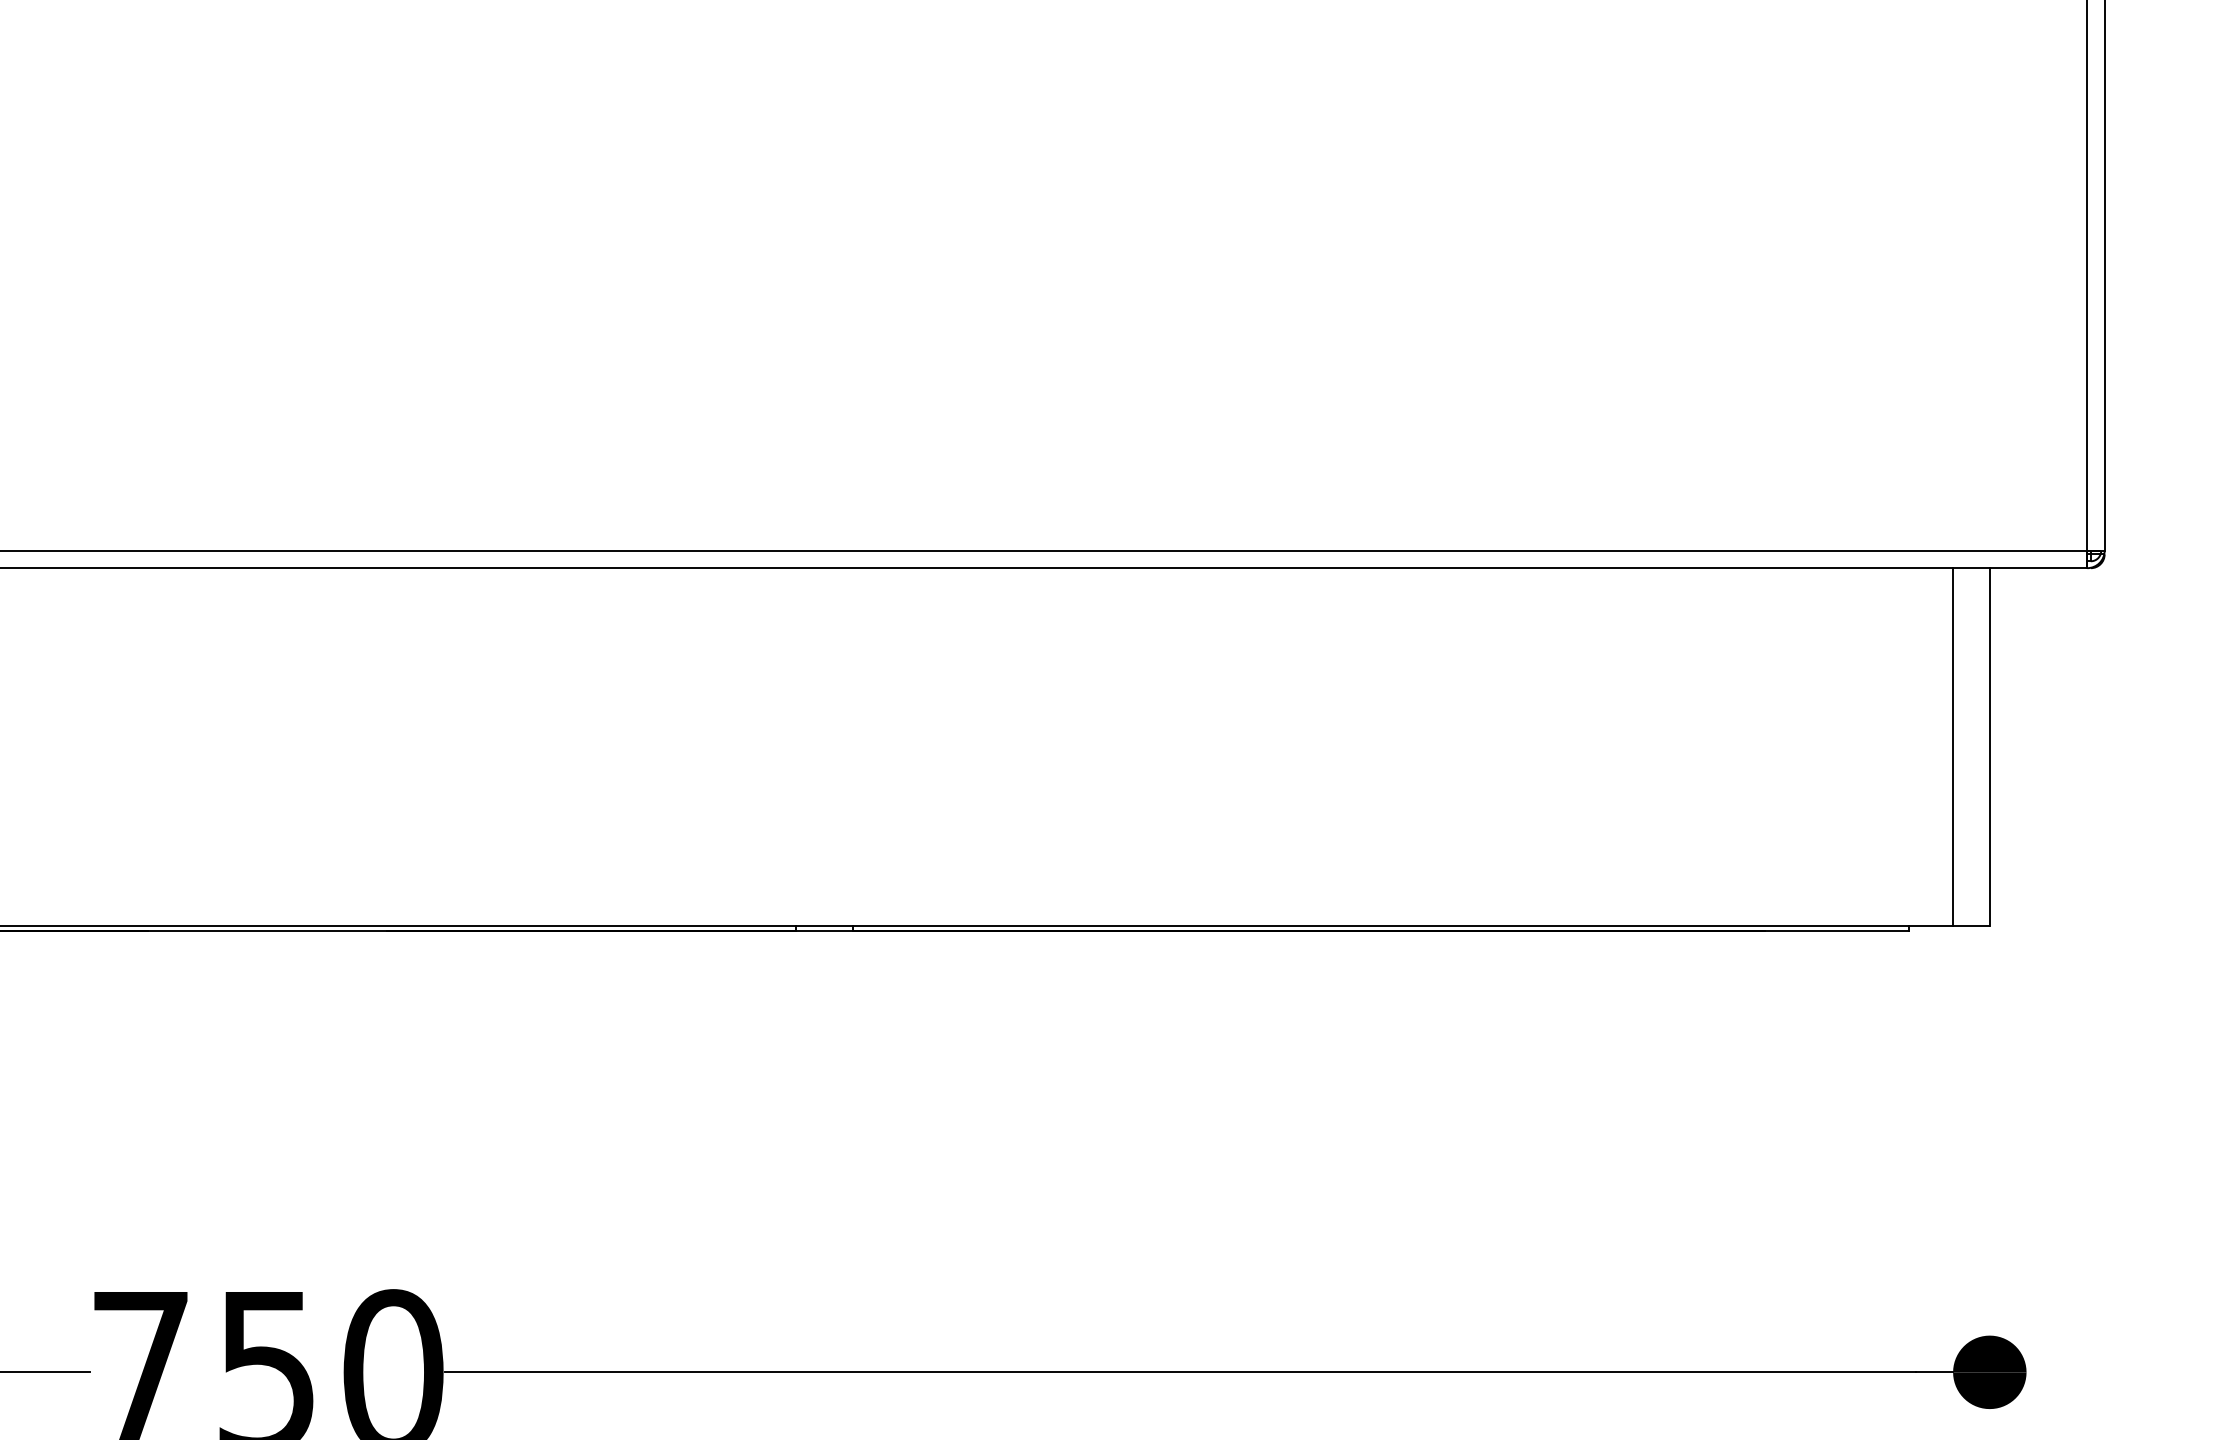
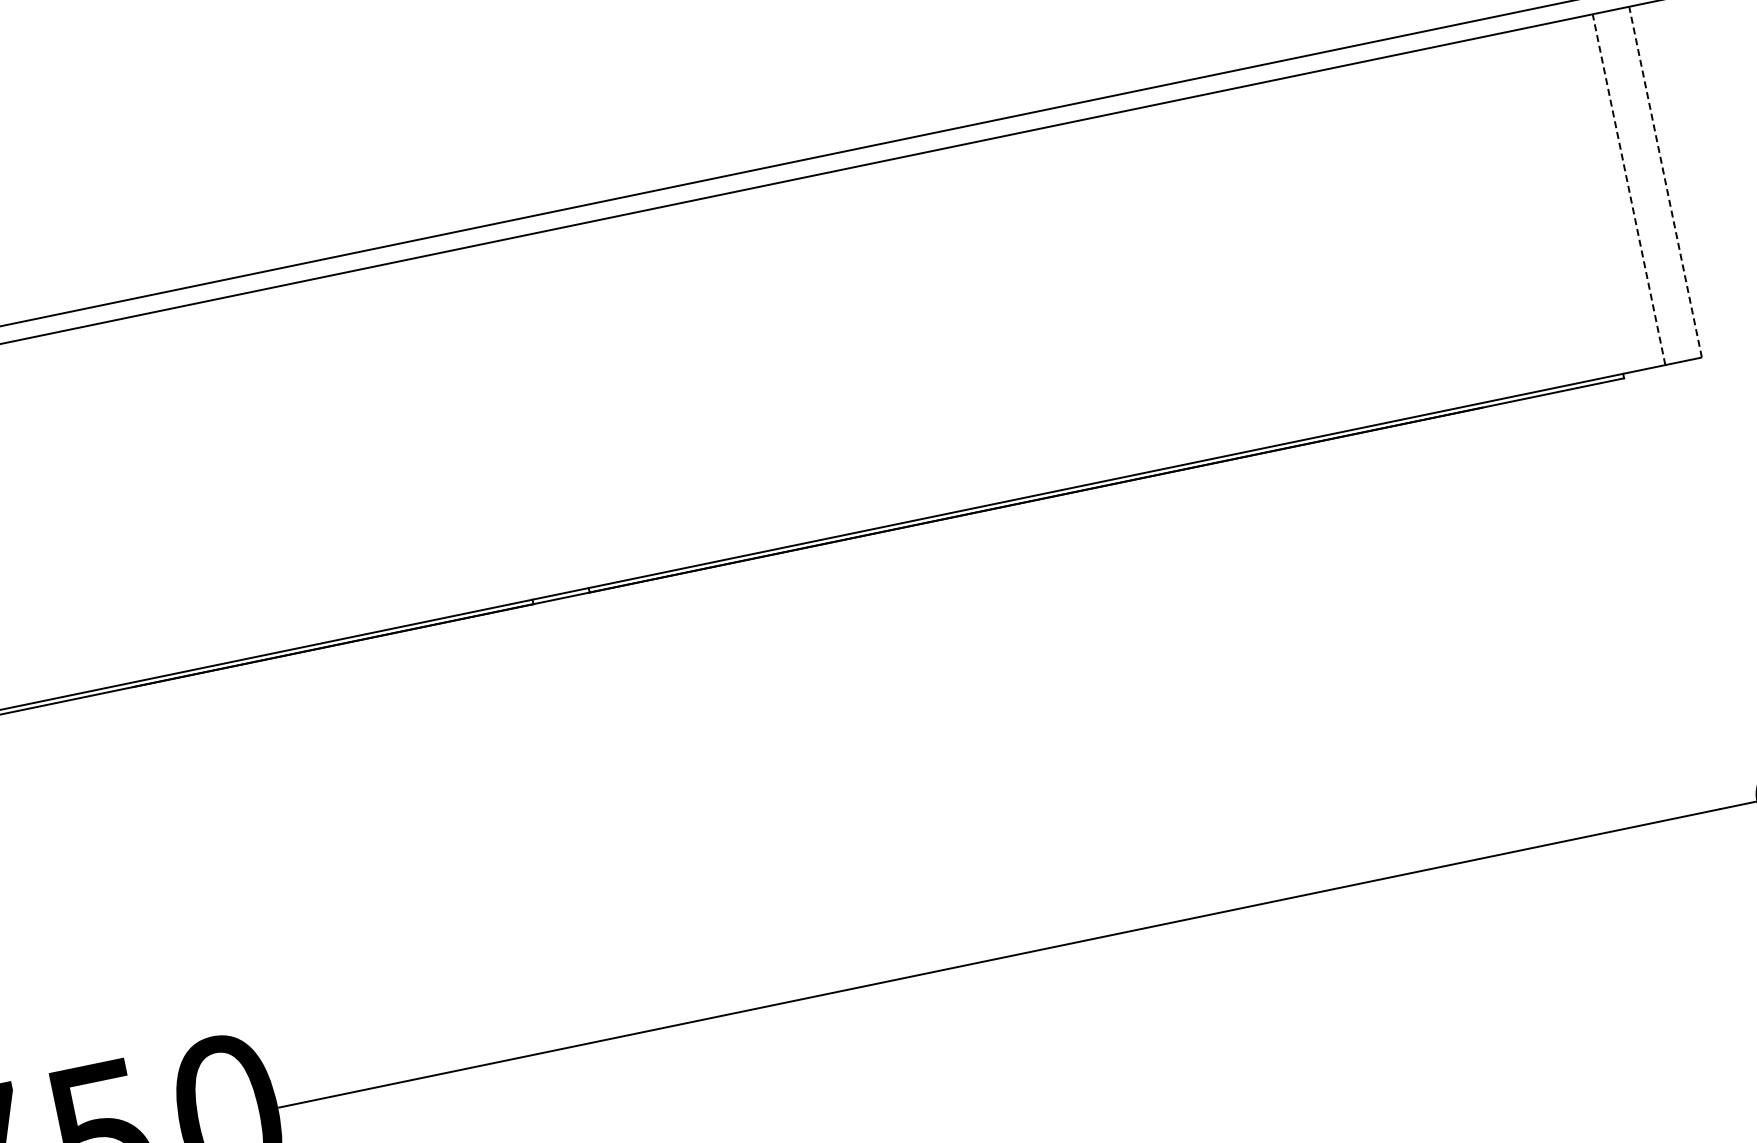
line: (1952, 746) -> (1628, 188), solid -> dashed
line: (1989, 746) -> (1665, 181), solid -> dashed

